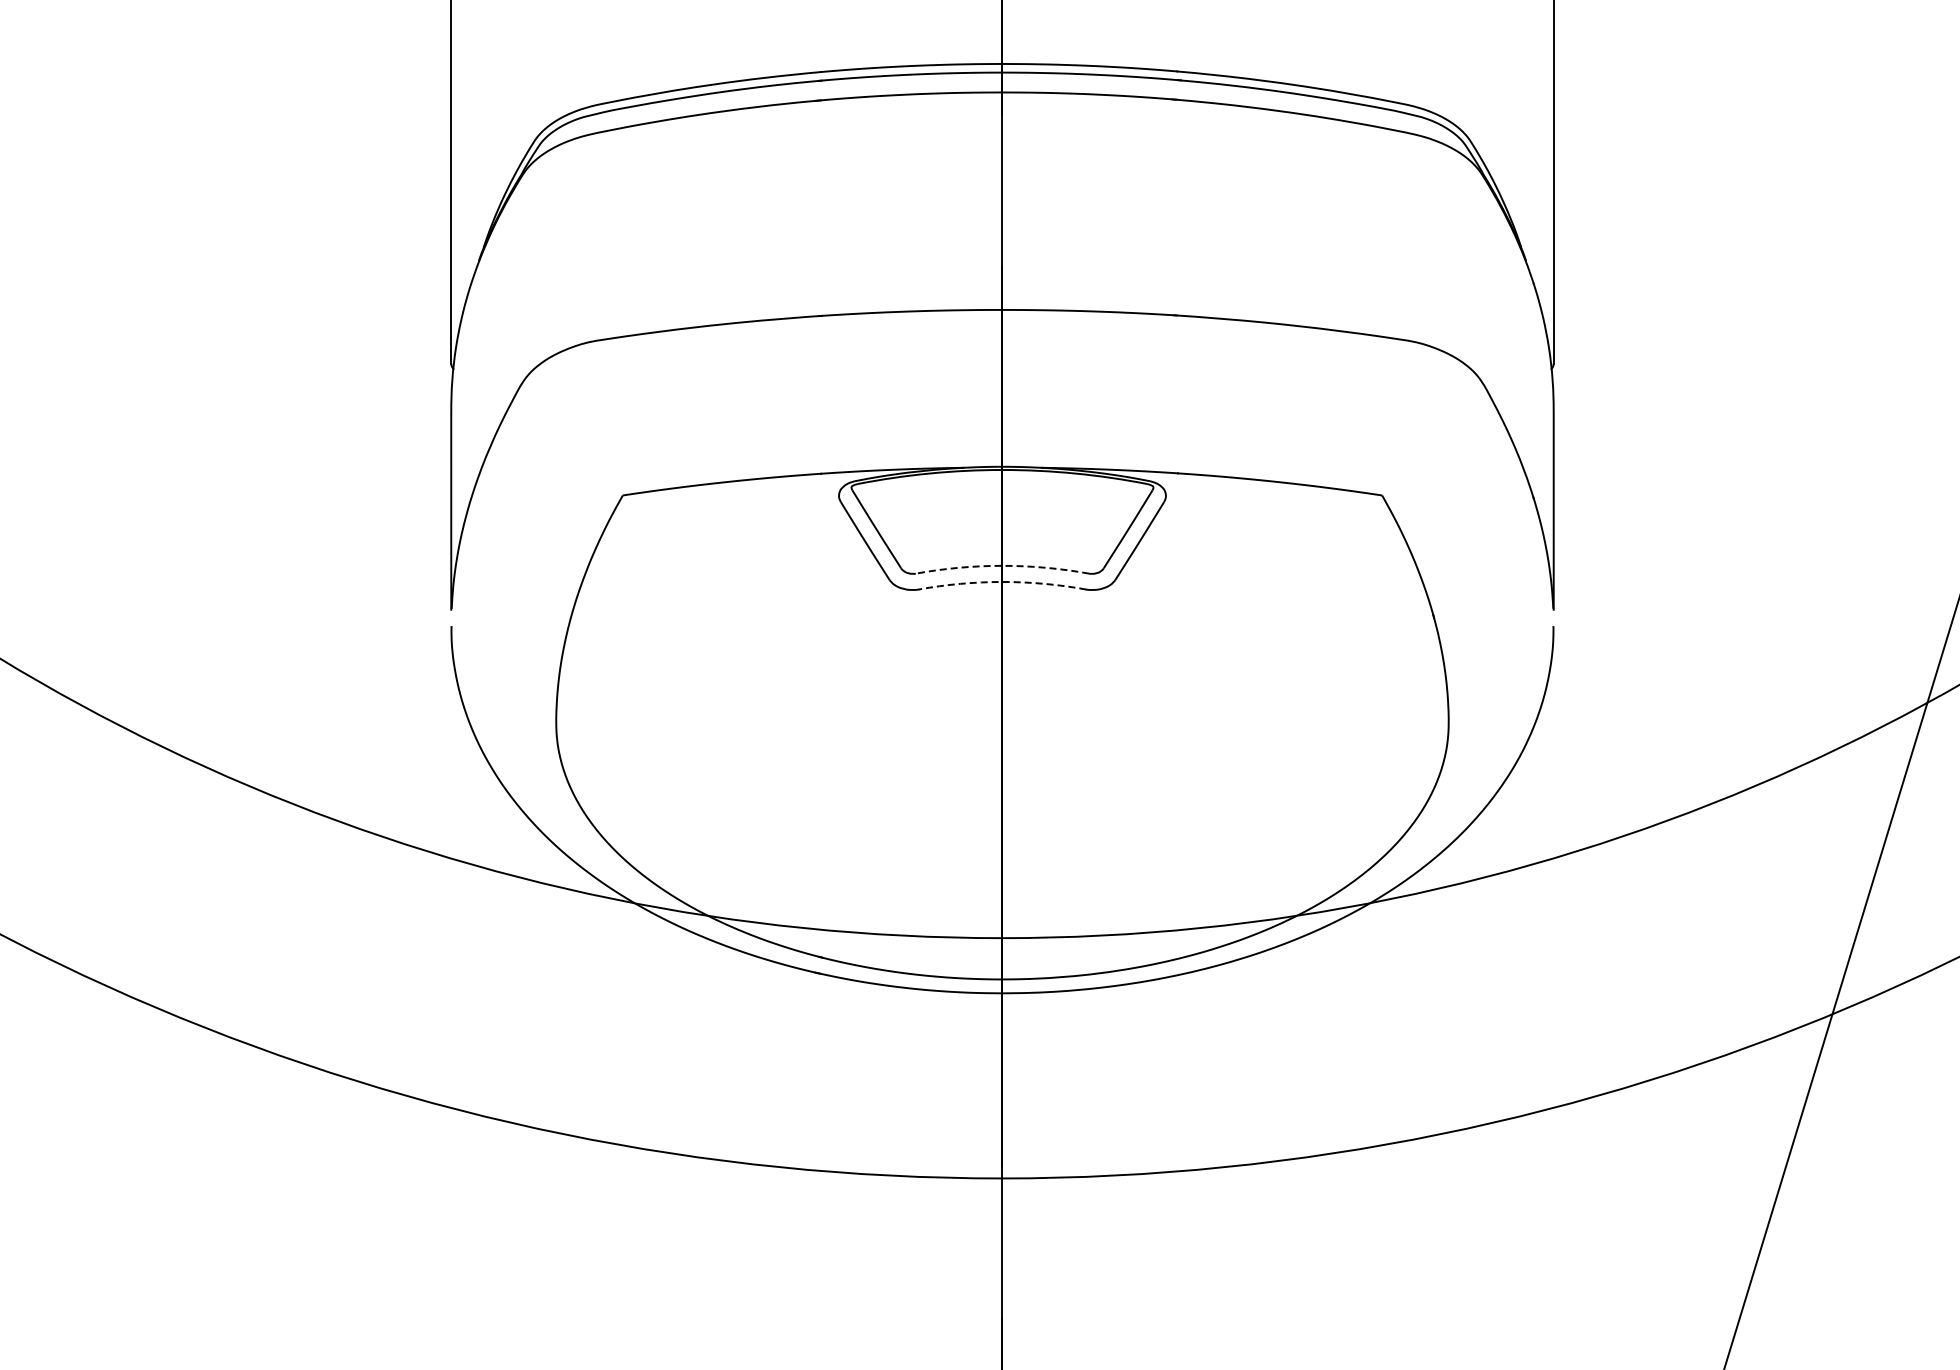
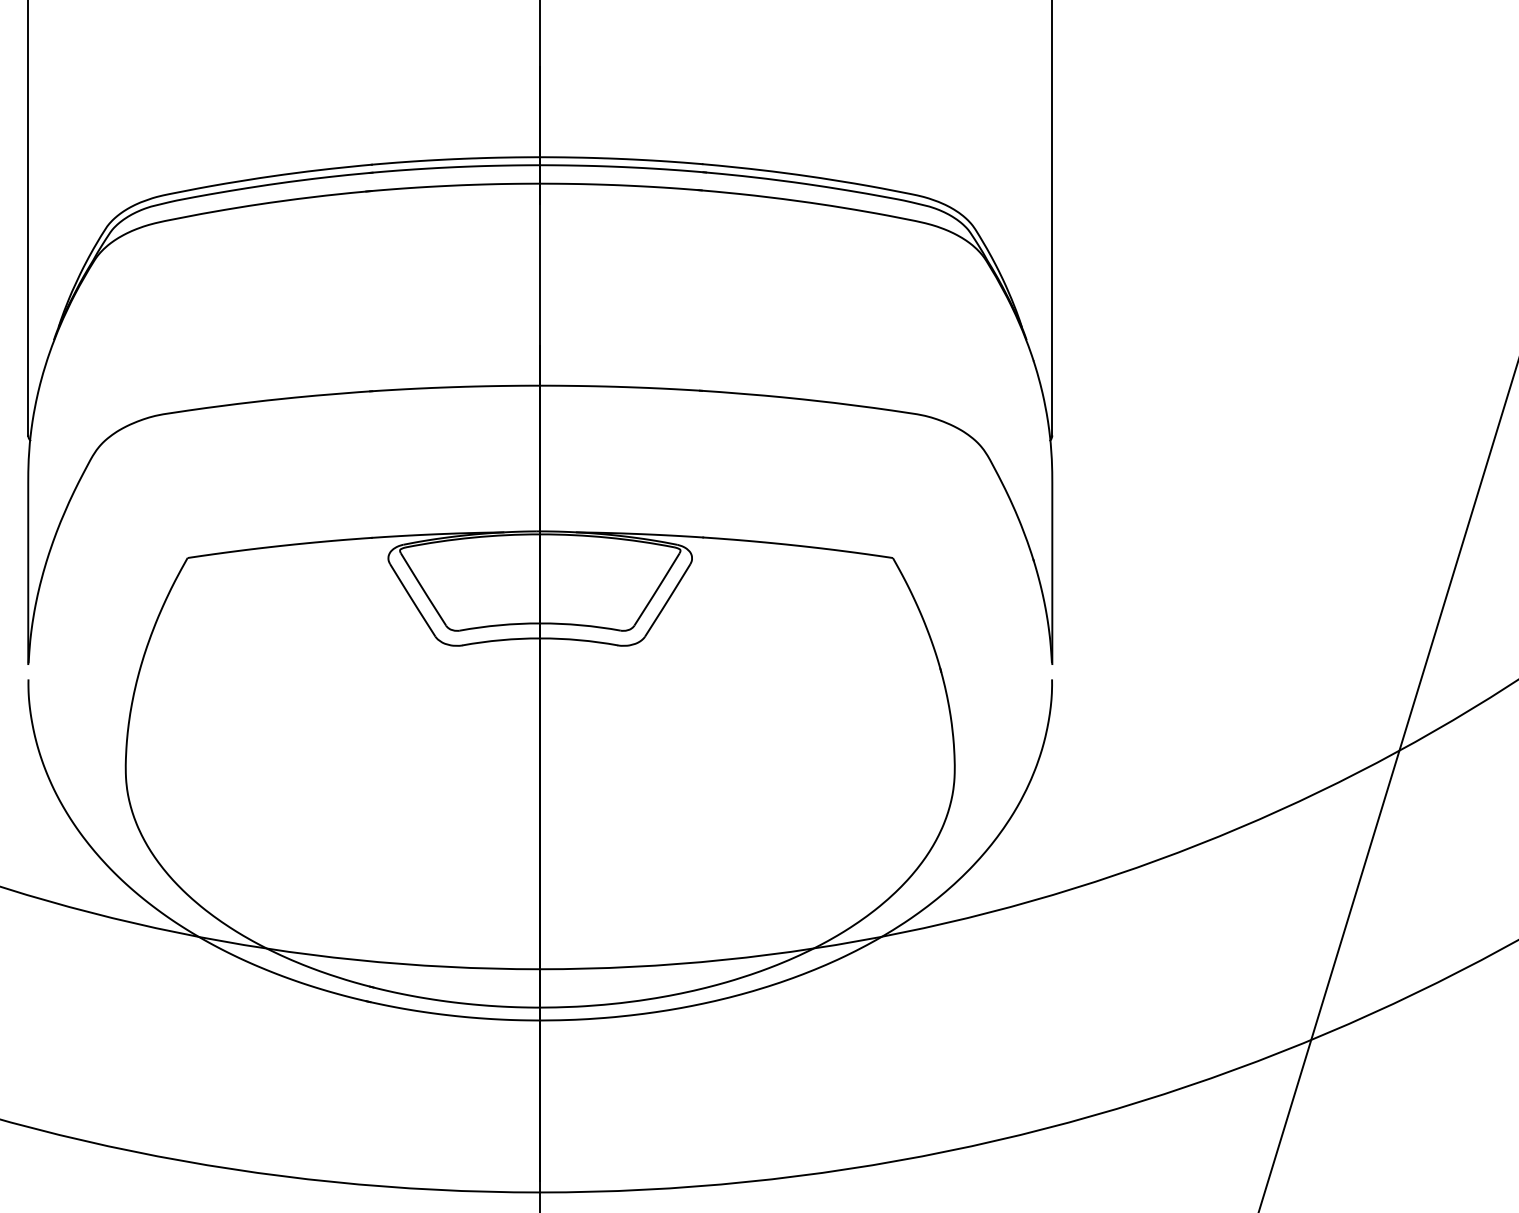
arc: (1002, 565) -> (540, 623), dashed -> solid
arc: (1002, 581) -> (540, 637), dashed -> solid

